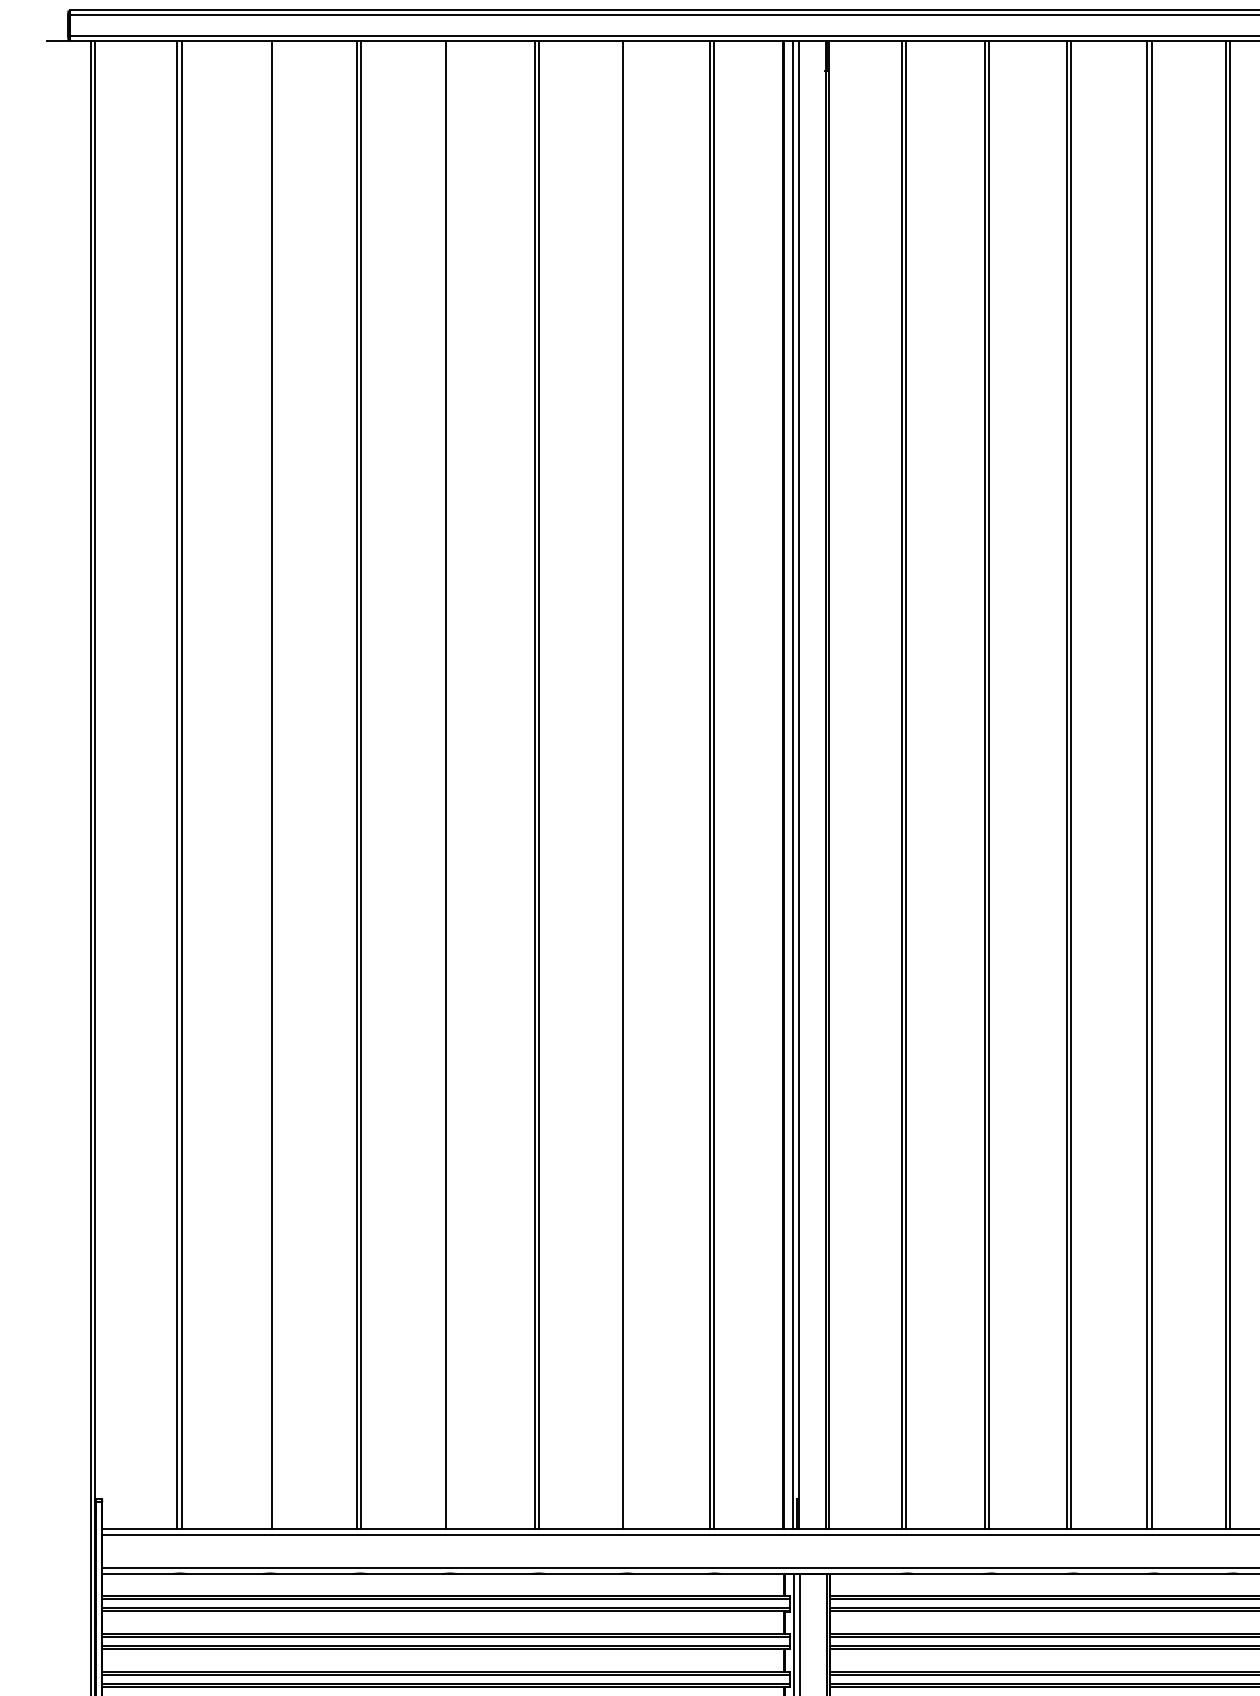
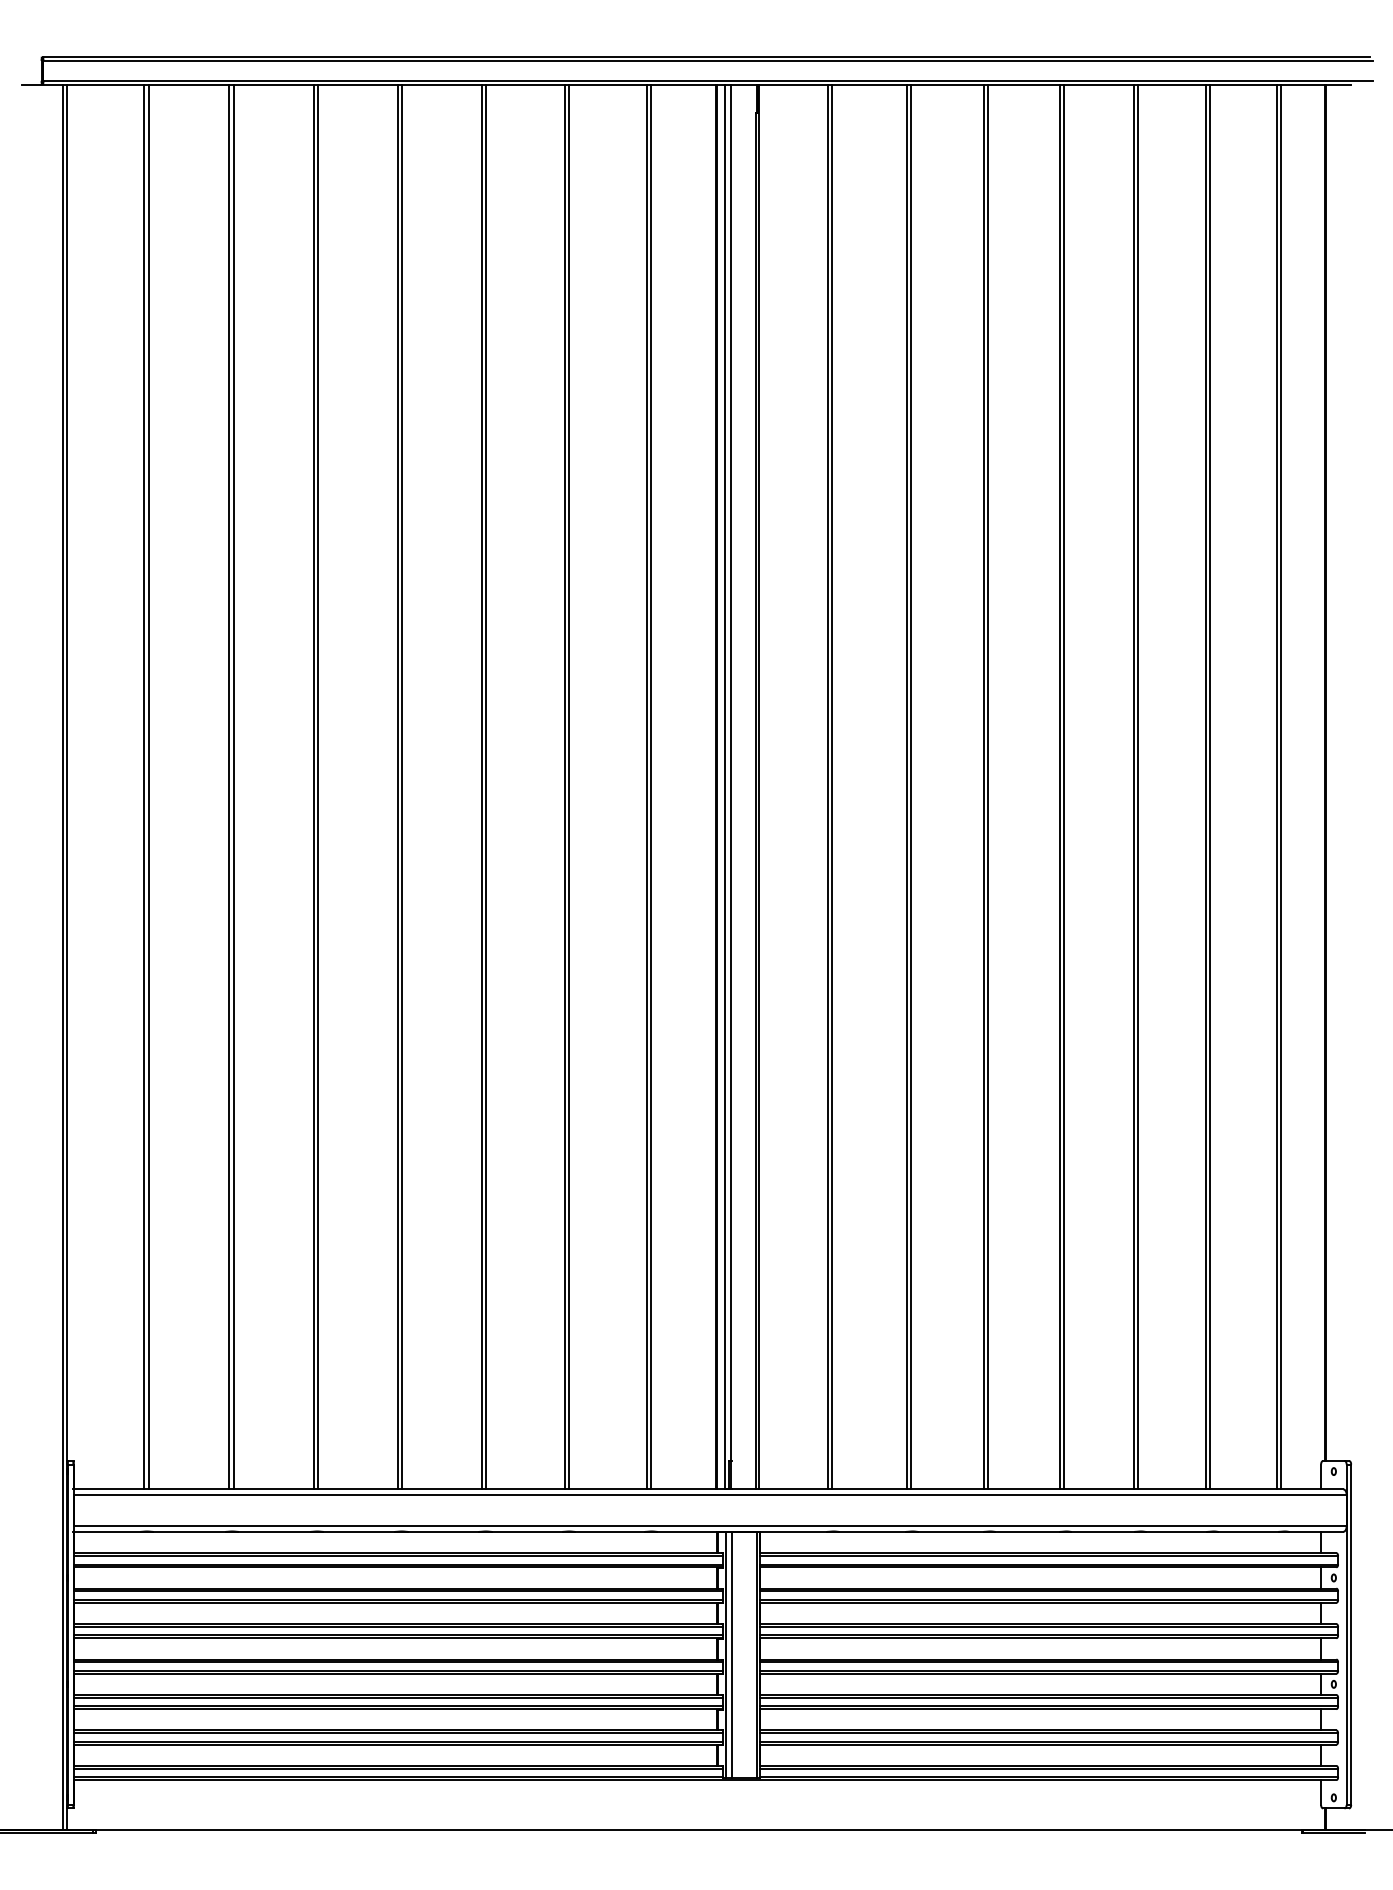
line: (267, 784) -> (229, 787), added
line: (450, 784) -> (402, 787), added
line: (626, 784) -> (568, 787), added

